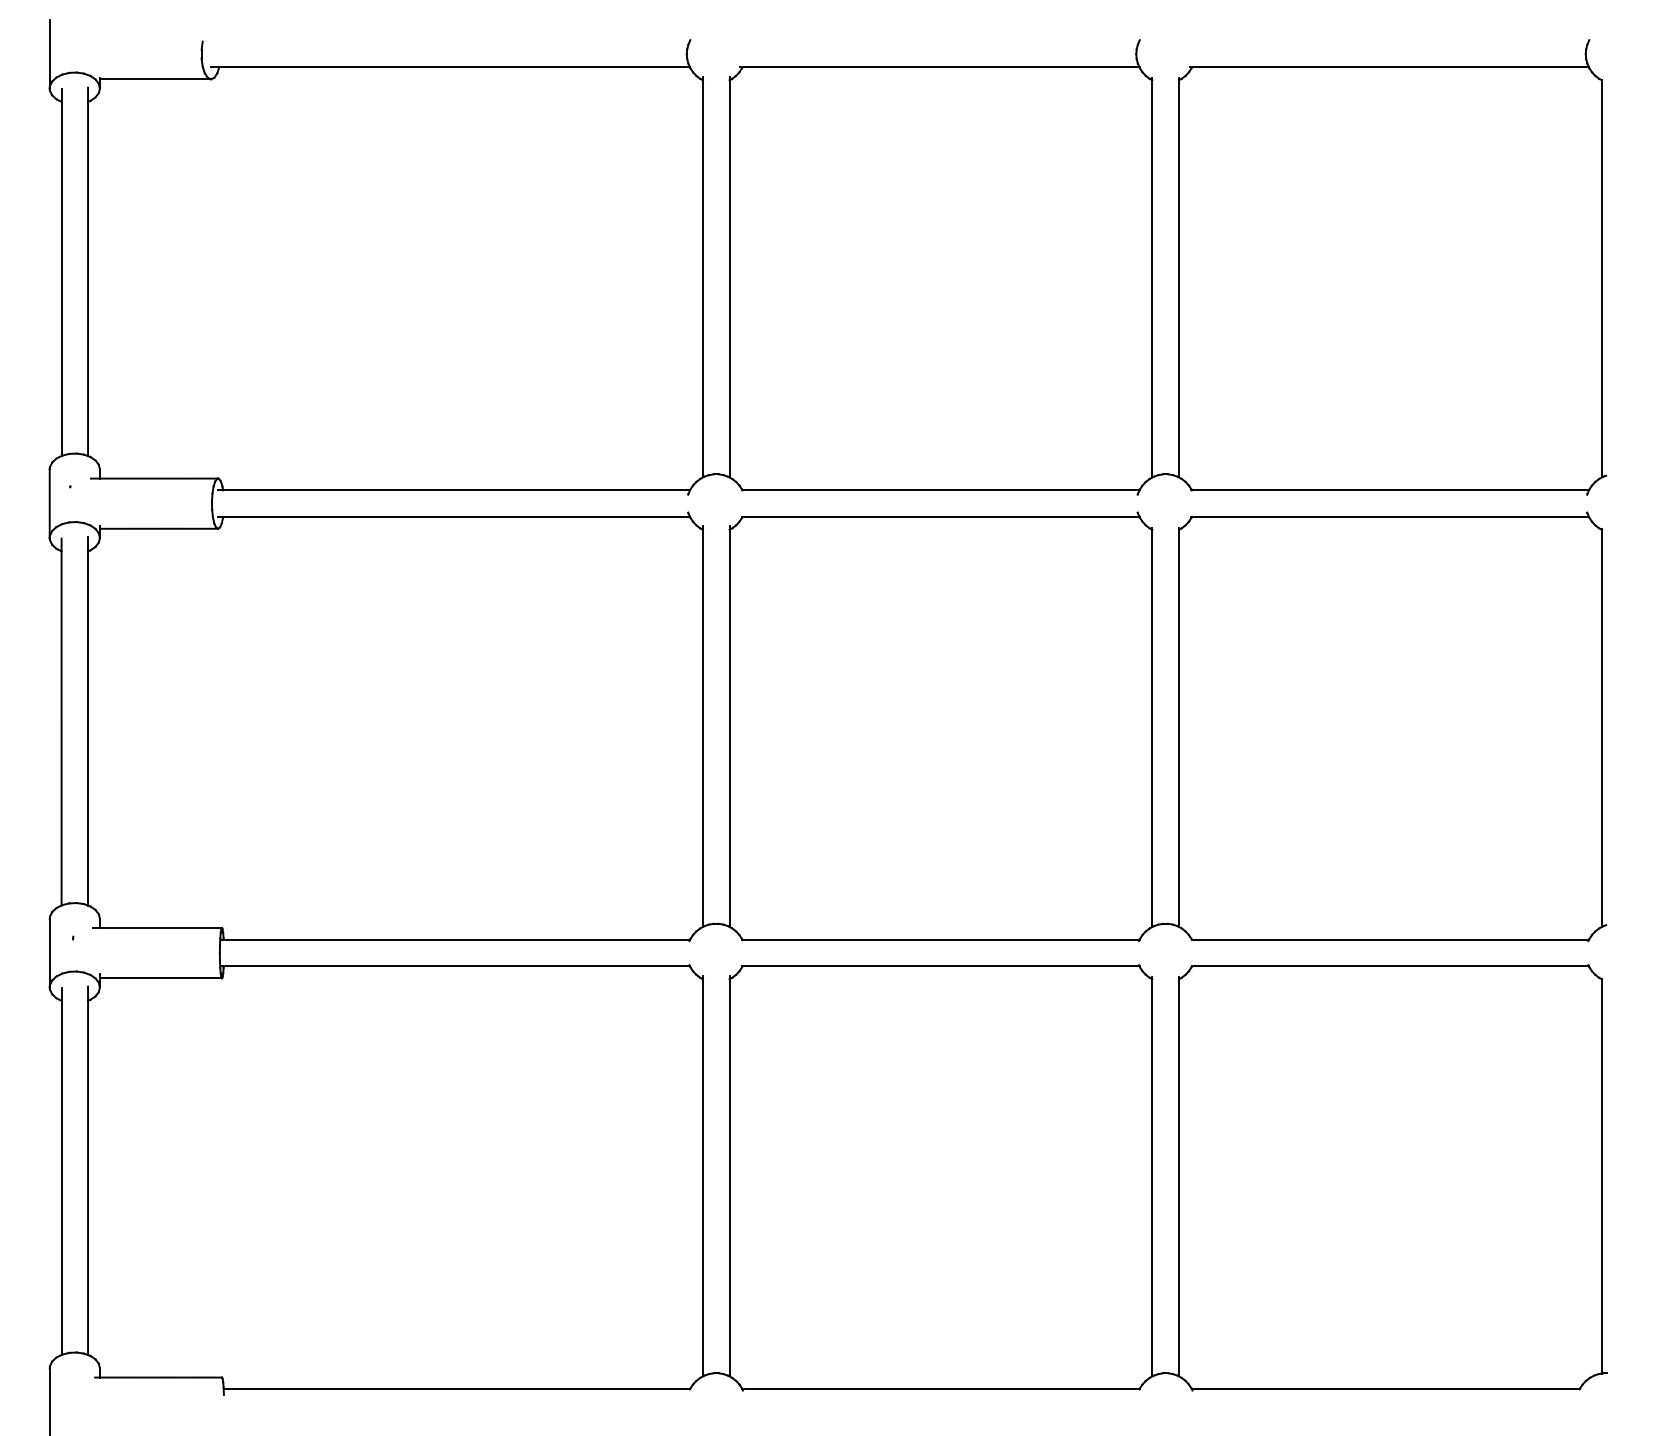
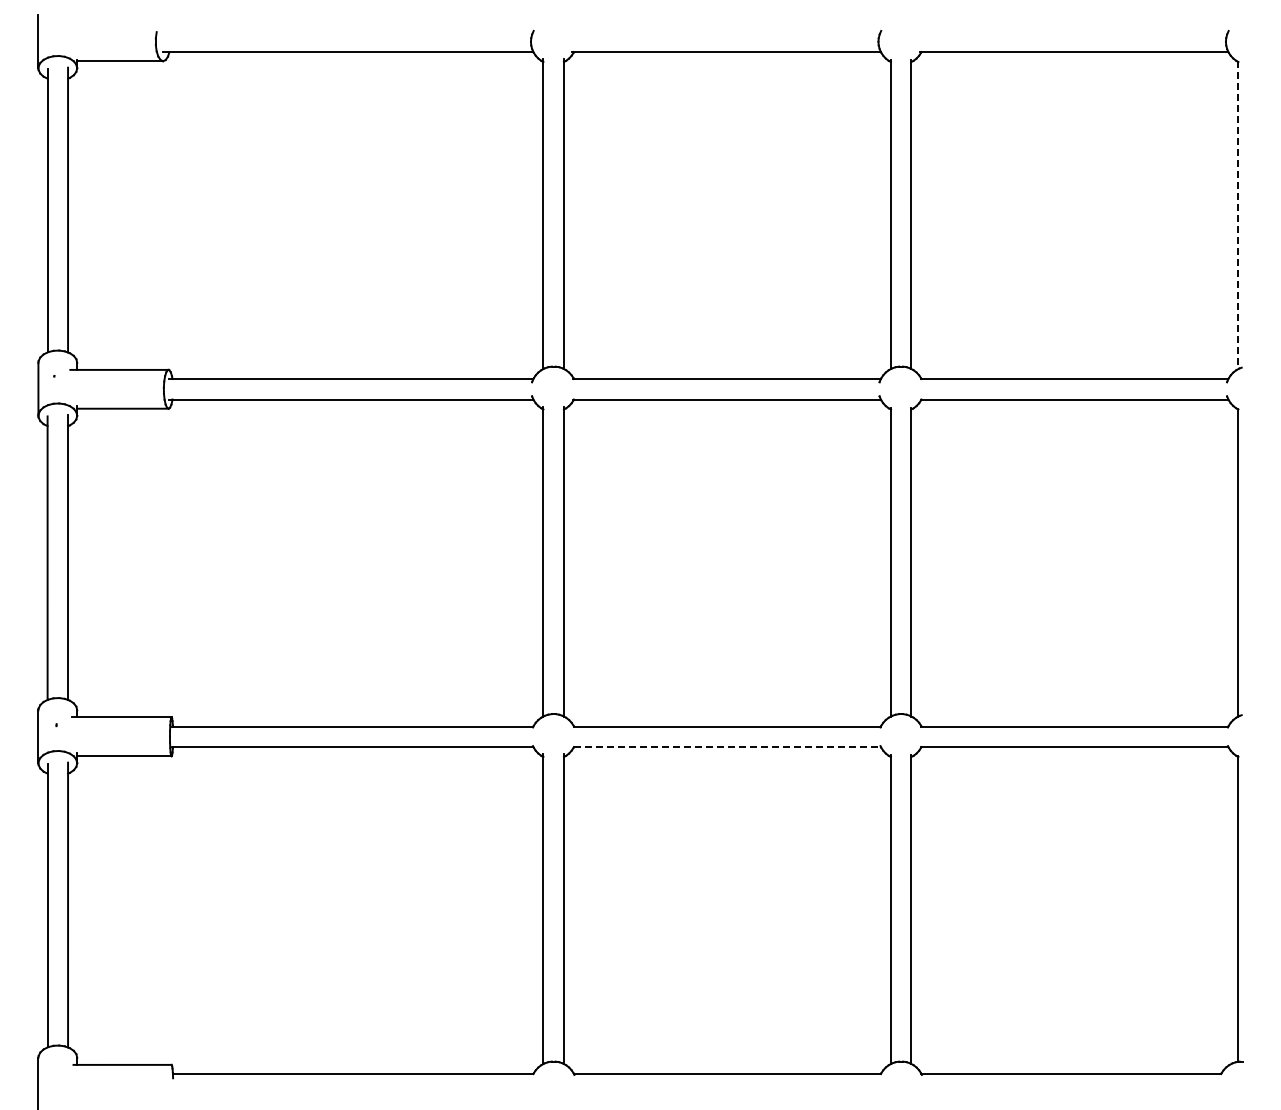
line: (1602, 278) -> (1238, 215), solid -> dashed
line: (941, 966) -> (727, 747), solid -> dashed

